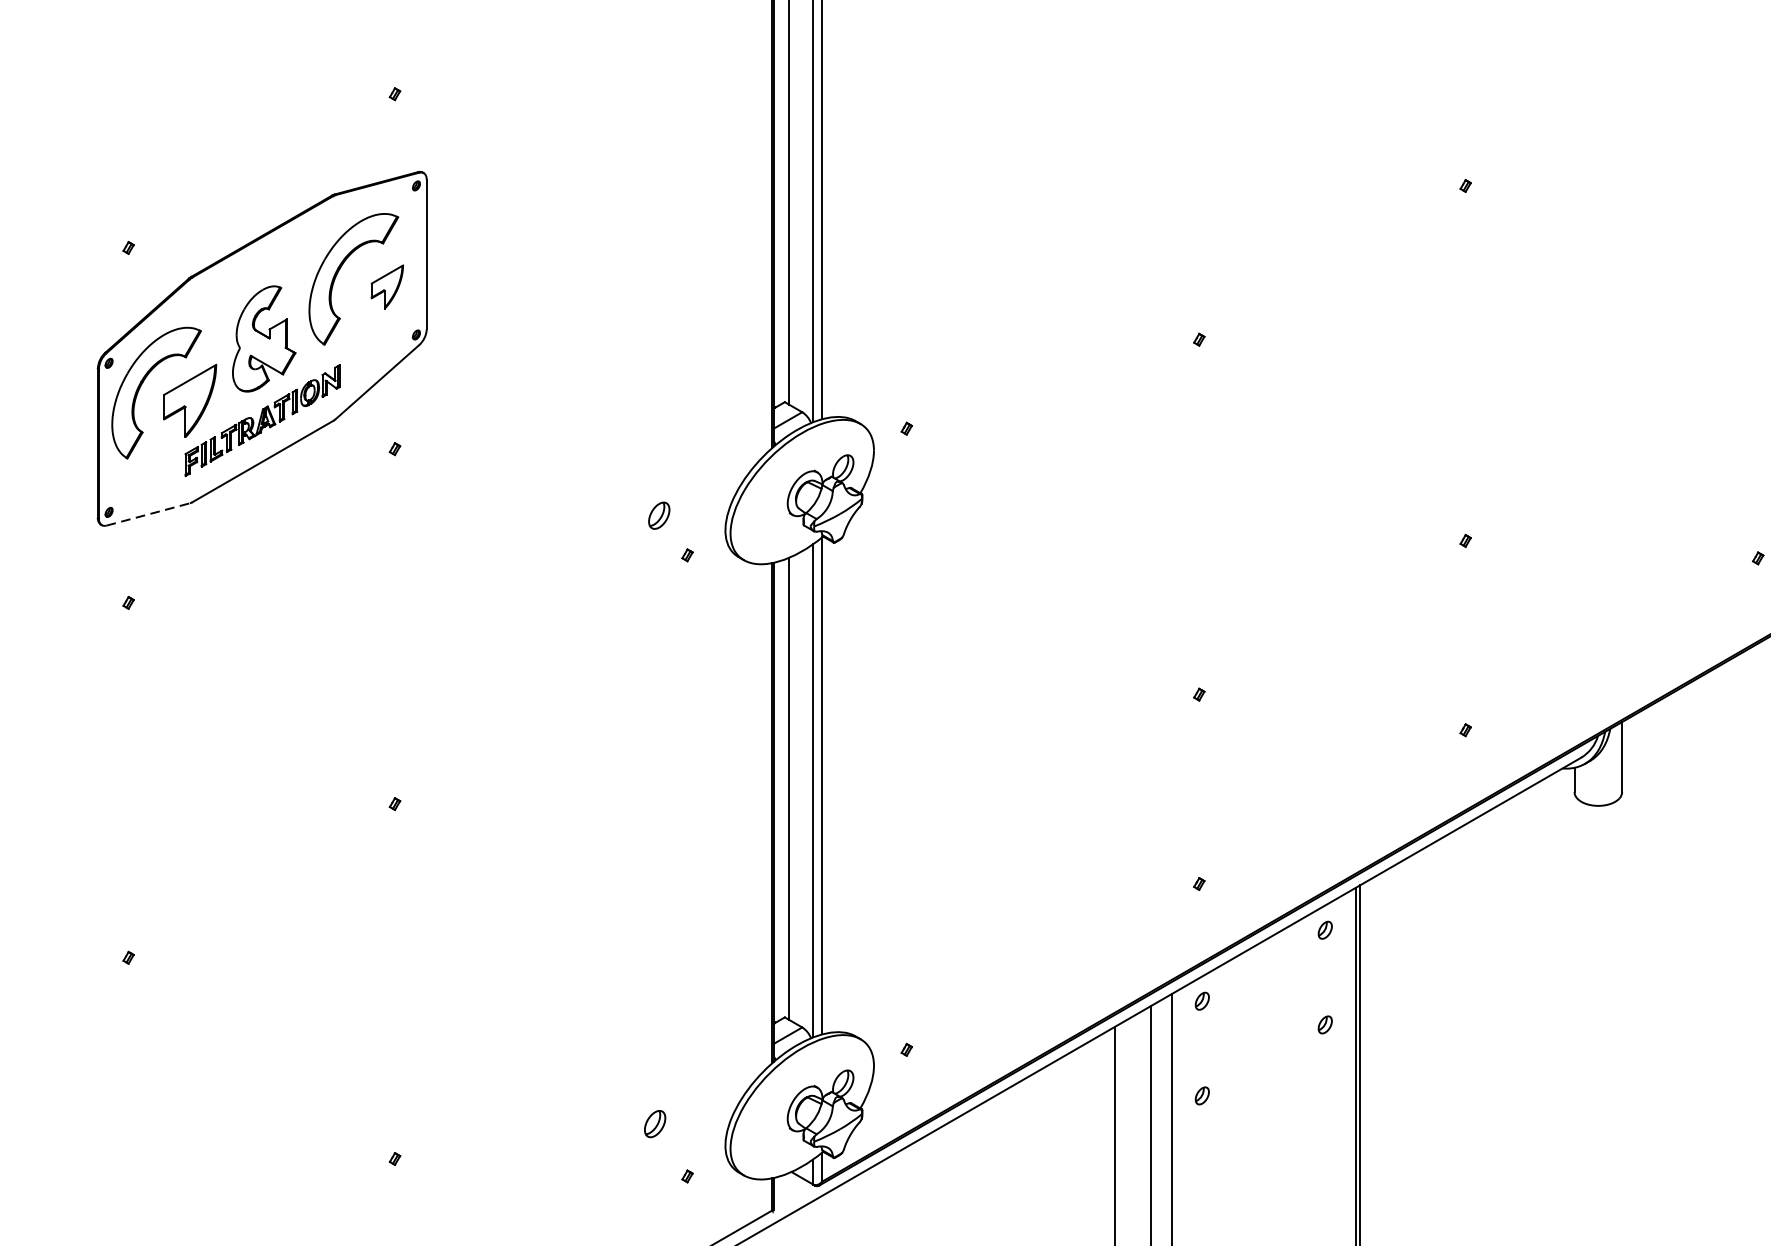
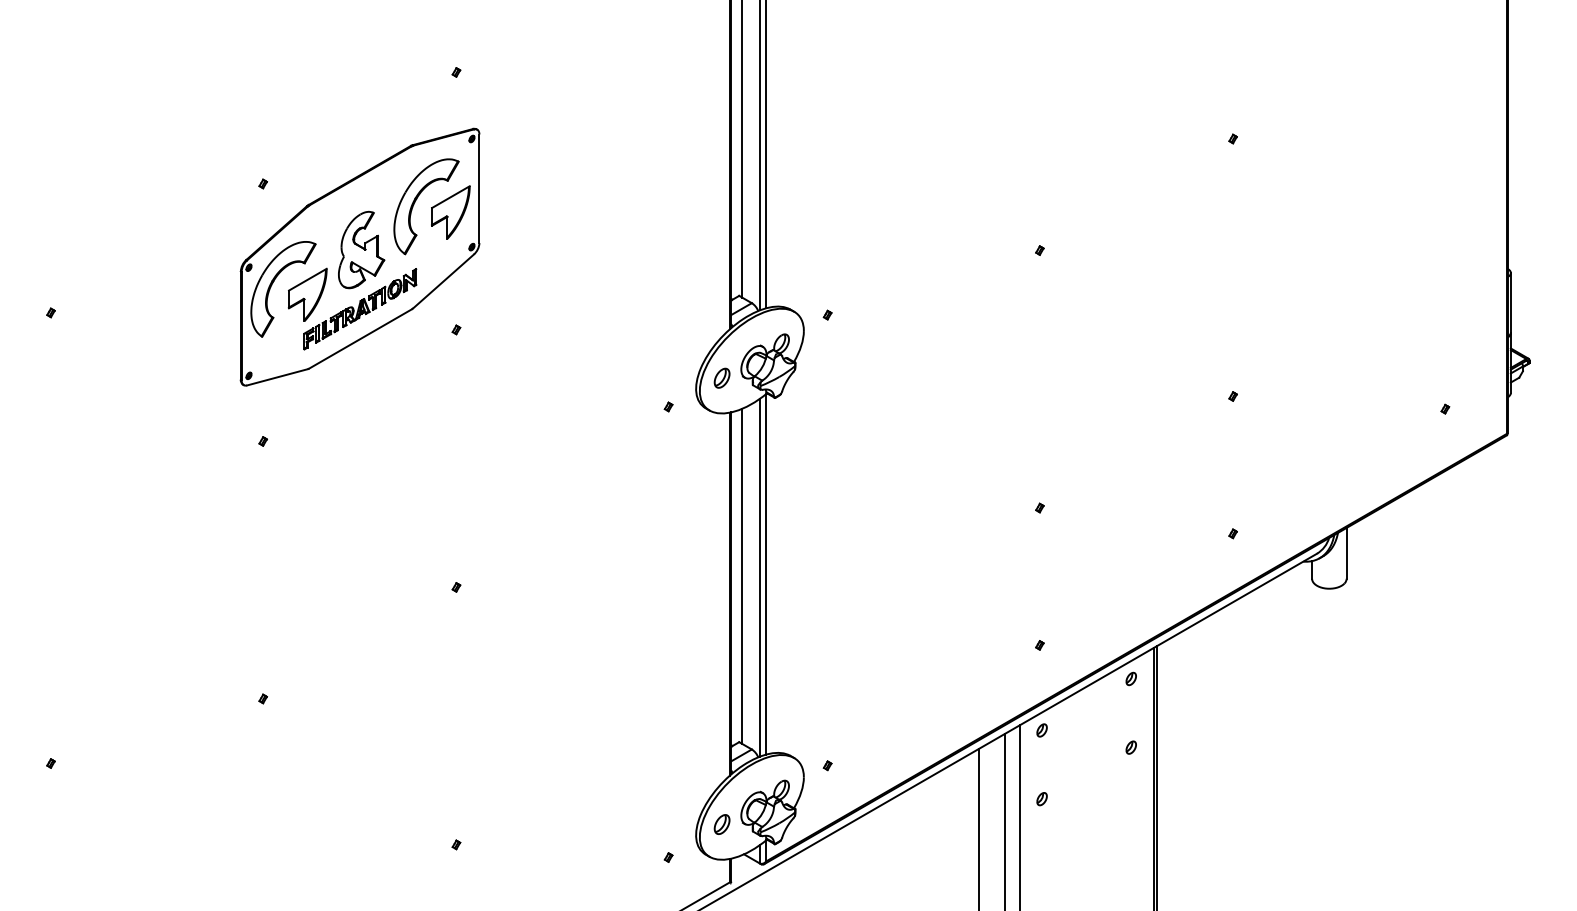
part: (386, 287) -> (450, 212), size x1.67
line: (148, 514) -> (277, 377), dashed -> solid
part: (658, 514) -> (721, 377), moved
part: (654, 1123) -> (721, 824), moved

